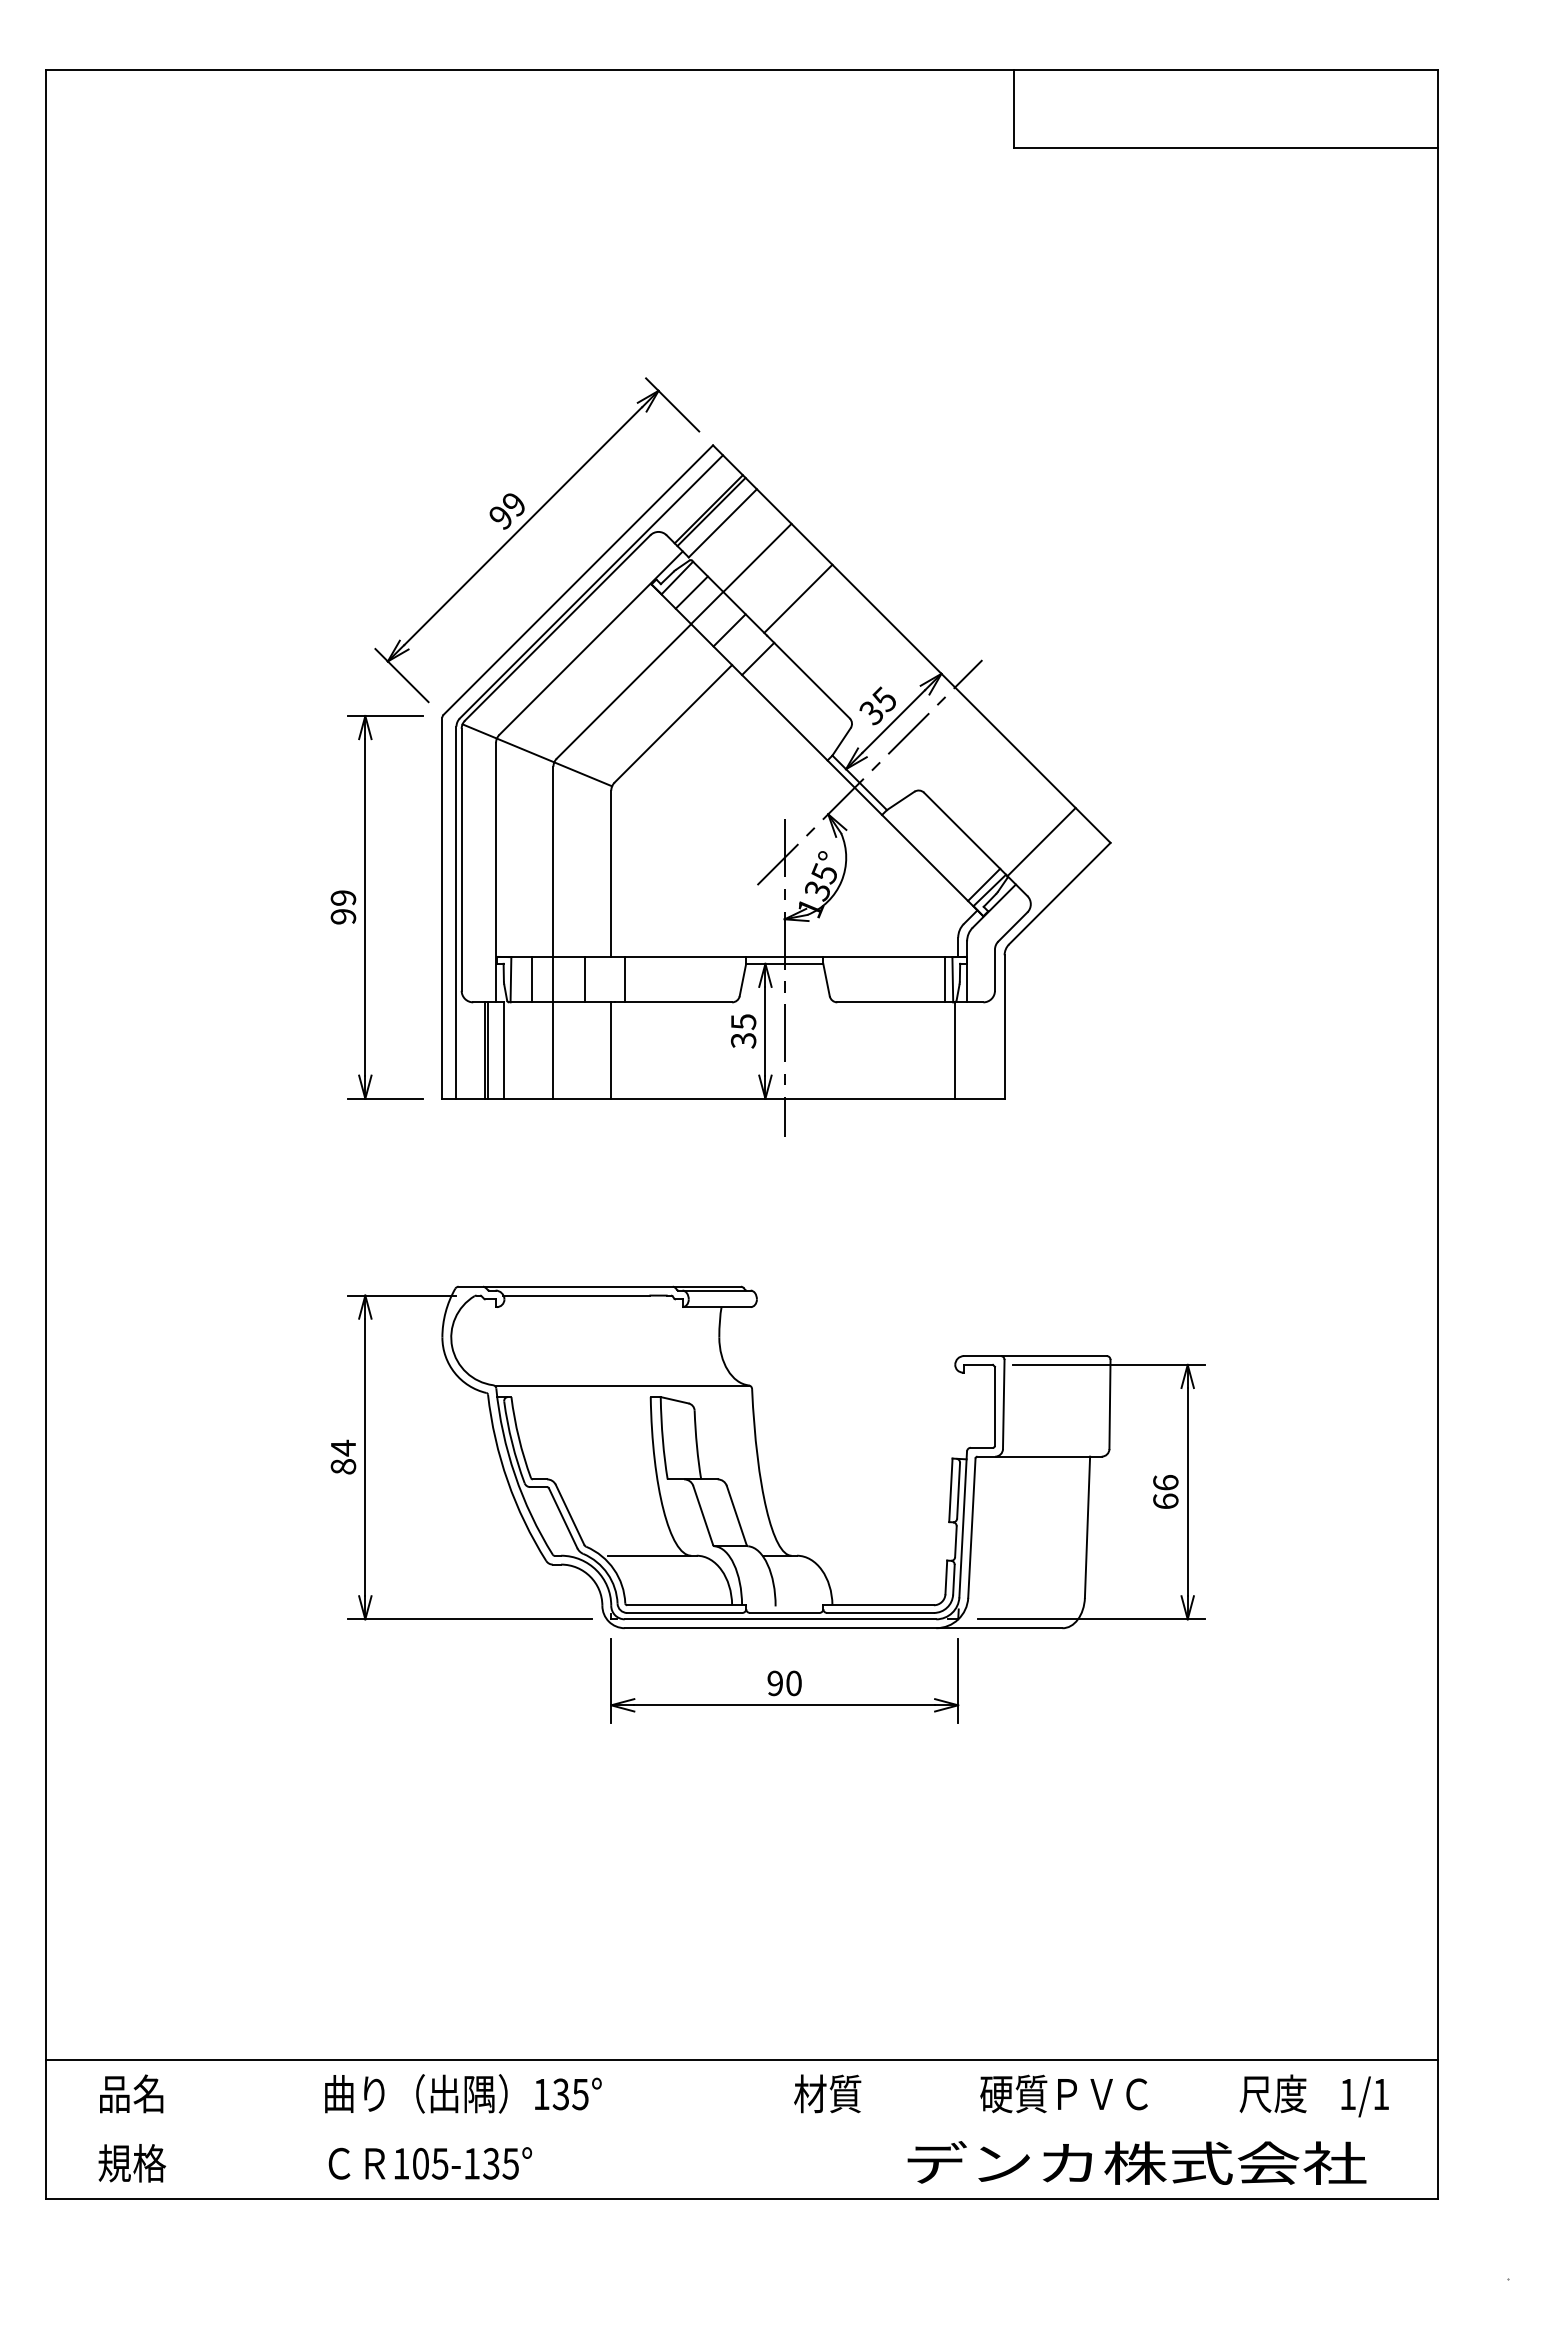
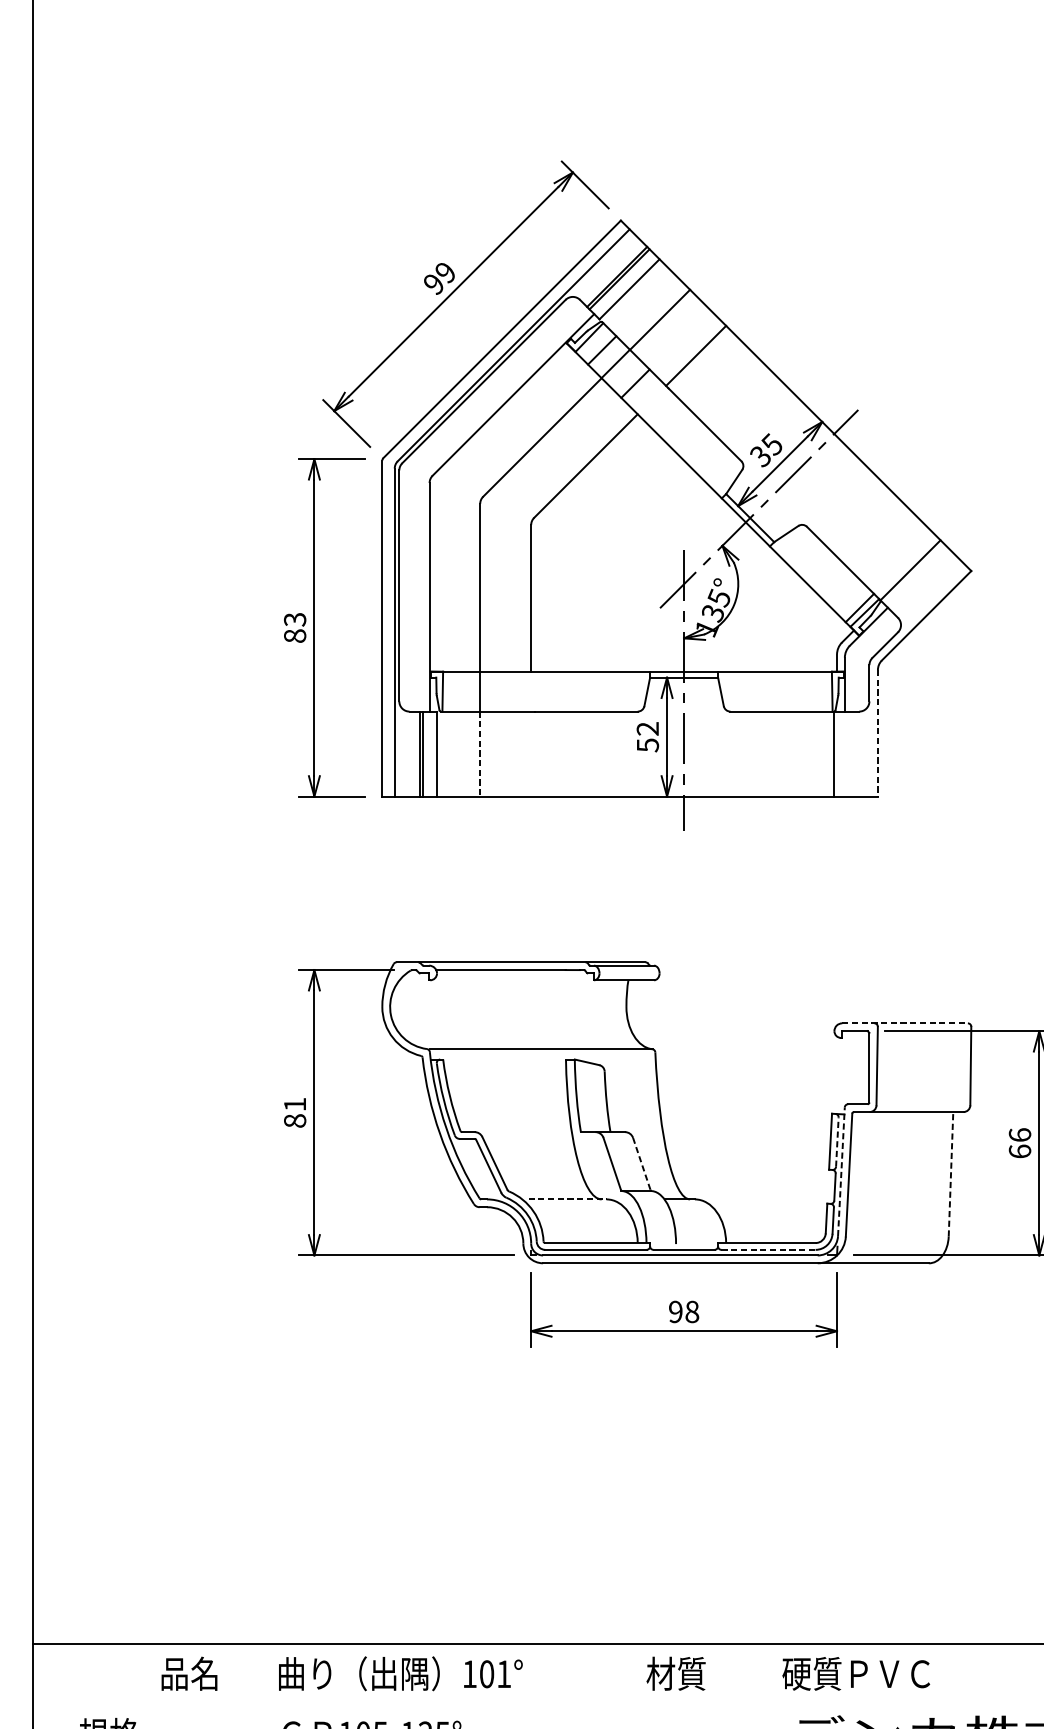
line: (758, 658) -> (660, 408), removed
line: (537, 755) -> (466, 493), removed
text: (343, 907) -> (295, 627), 99 -> 83
line: (531, 979) -> (460, 691), removed
line: (584, 979) -> (507, 691), removed
line: (625, 979) -> (543, 691), removed
line: (944, 979) -> (824, 691), removed
line: (1004, 1027) -> (877, 733), solid -> dashed
text: (743, 1031) -> (647, 737), 35 -> 52
line: (611, 1050) -> (531, 754), removed
line: (553, 1051) -> (480, 754), solid -> dashed
line: (1035, 1356) -> (905, 1023), solid -> dashed
text: (343, 1447) -> (295, 1103), 84 -> 81
line: (958, 1490) -> (837, 1141), solid -> dashed
line: (736, 1515) -> (641, 1163), solid -> dashed
line: (963, 1523) -> (841, 1170), solid -> dashed
line: (1087, 1527) -> (950, 1174), solid -> dashed
line: (653, 1555) -> (568, 1199), solid -> dashed
line: (881, 1612) -> (769, 1249), solid -> dashed
text: (793, 1683) -> (691, 1312), 90 -> 98
text: (131, 2093) -> (189, 1673), moved
text: (827, 2093) -> (675, 1673), moved
text: (1063, 2093) -> (855, 1673), moved
text: (570, 2094) -> (495, 1674), 135° -> 101°

